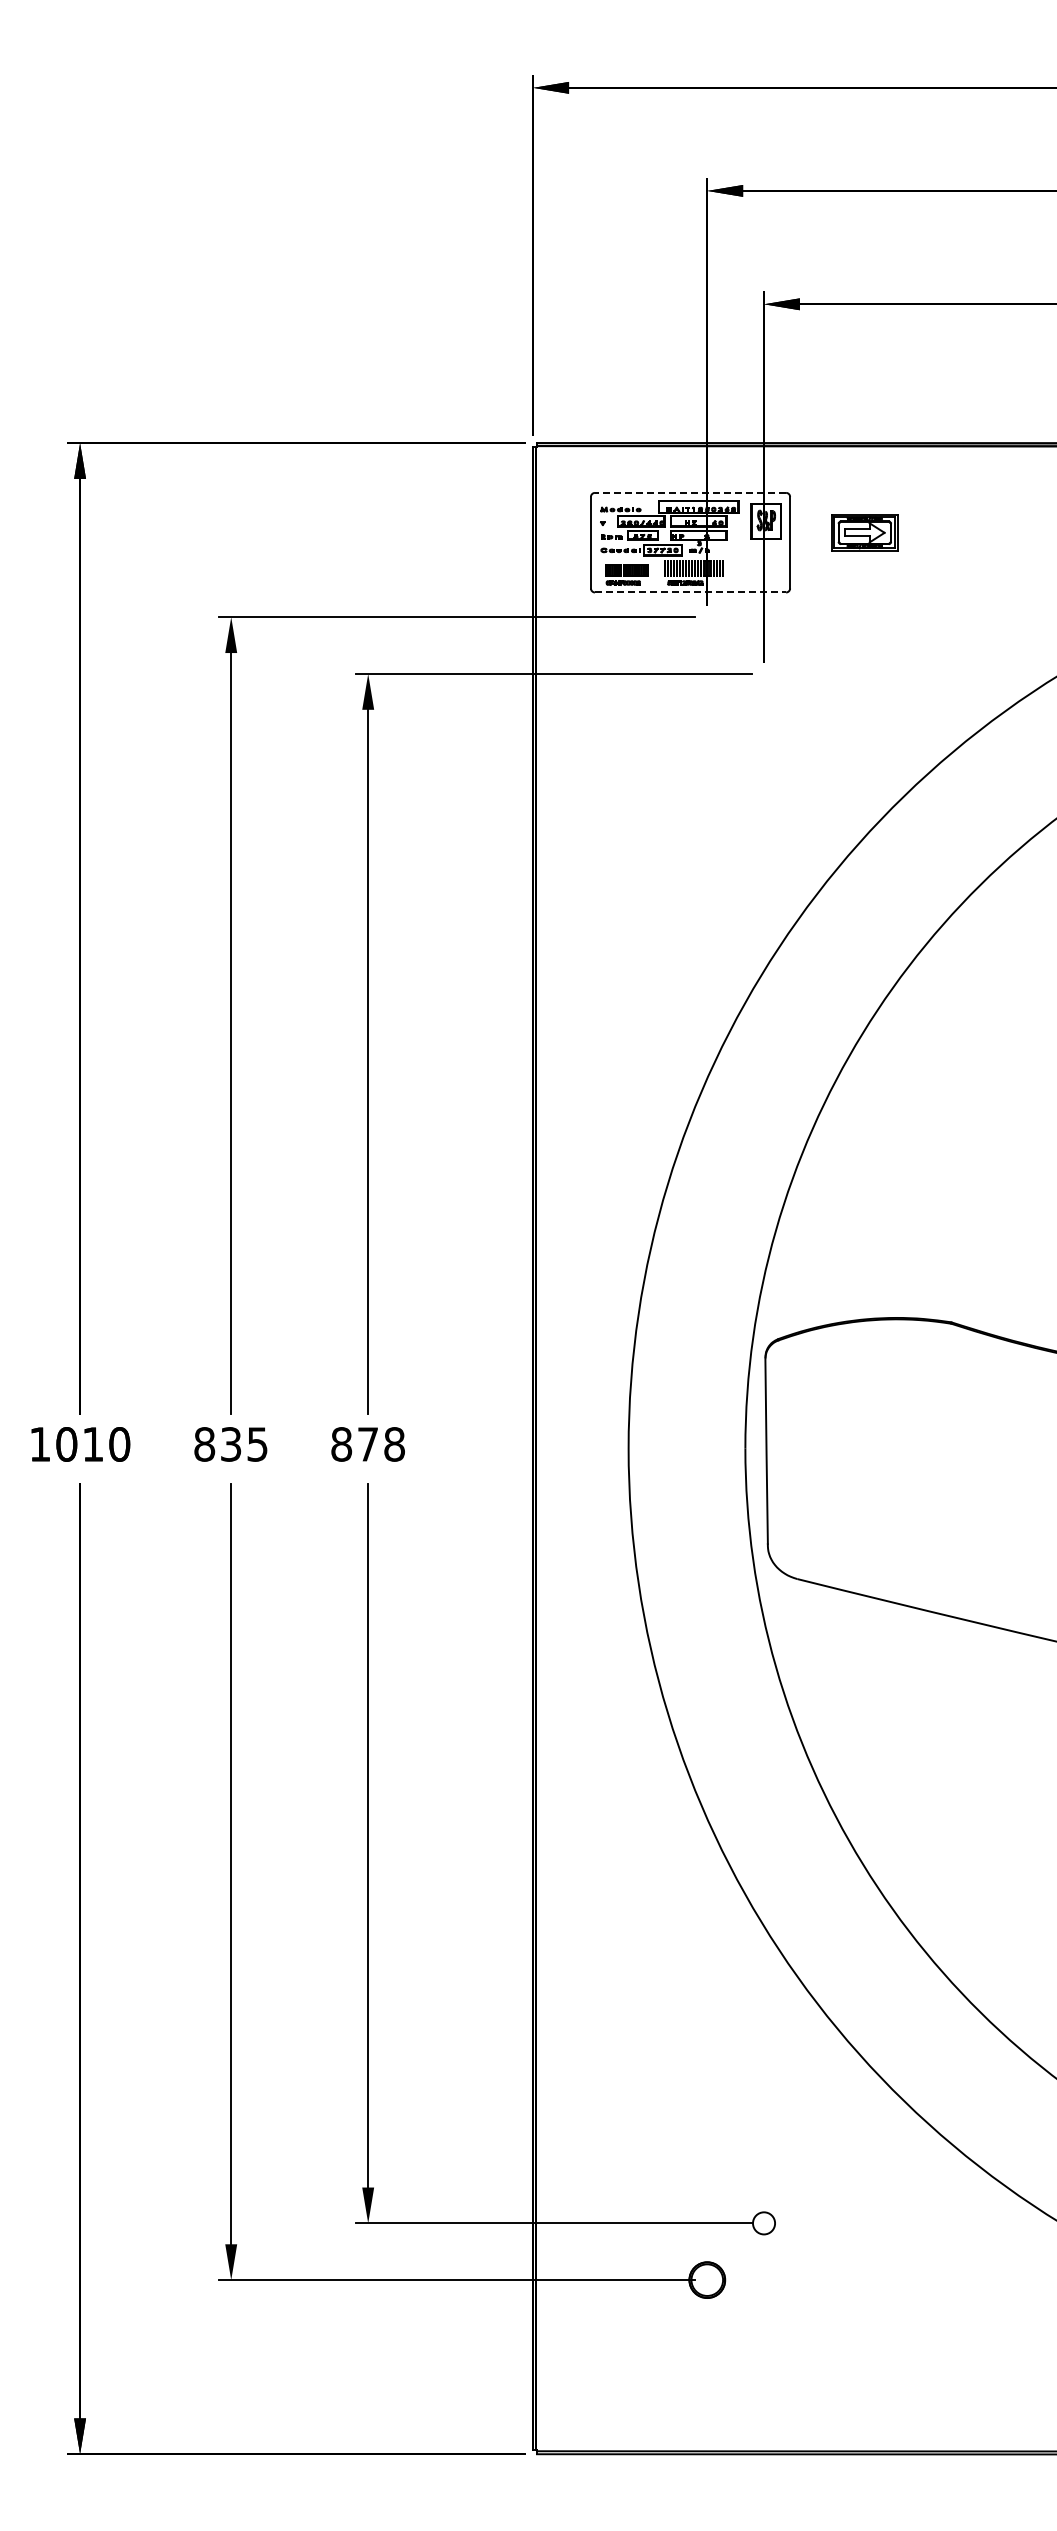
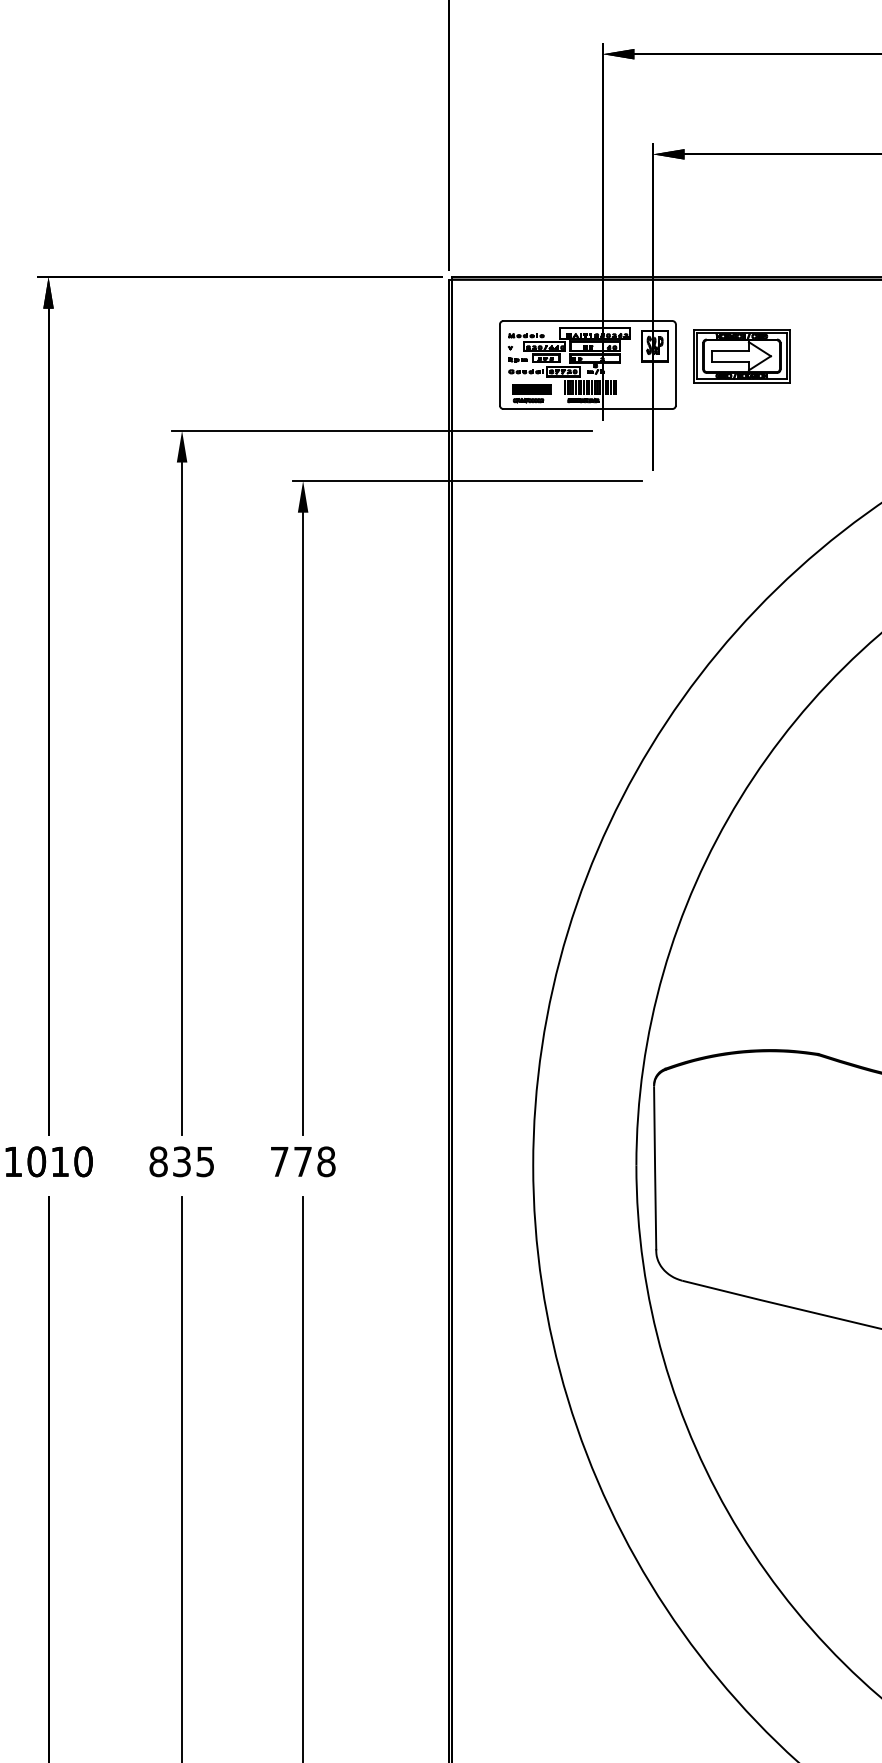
line: (690, 492) -> (587, 320), dashed -> solid
part: (864, 532) -> (741, 356), size x1.67
line: (690, 592) -> (587, 409), dashed -> solid
text: (341, 1444) -> (279, 1161), 878 -> 778

